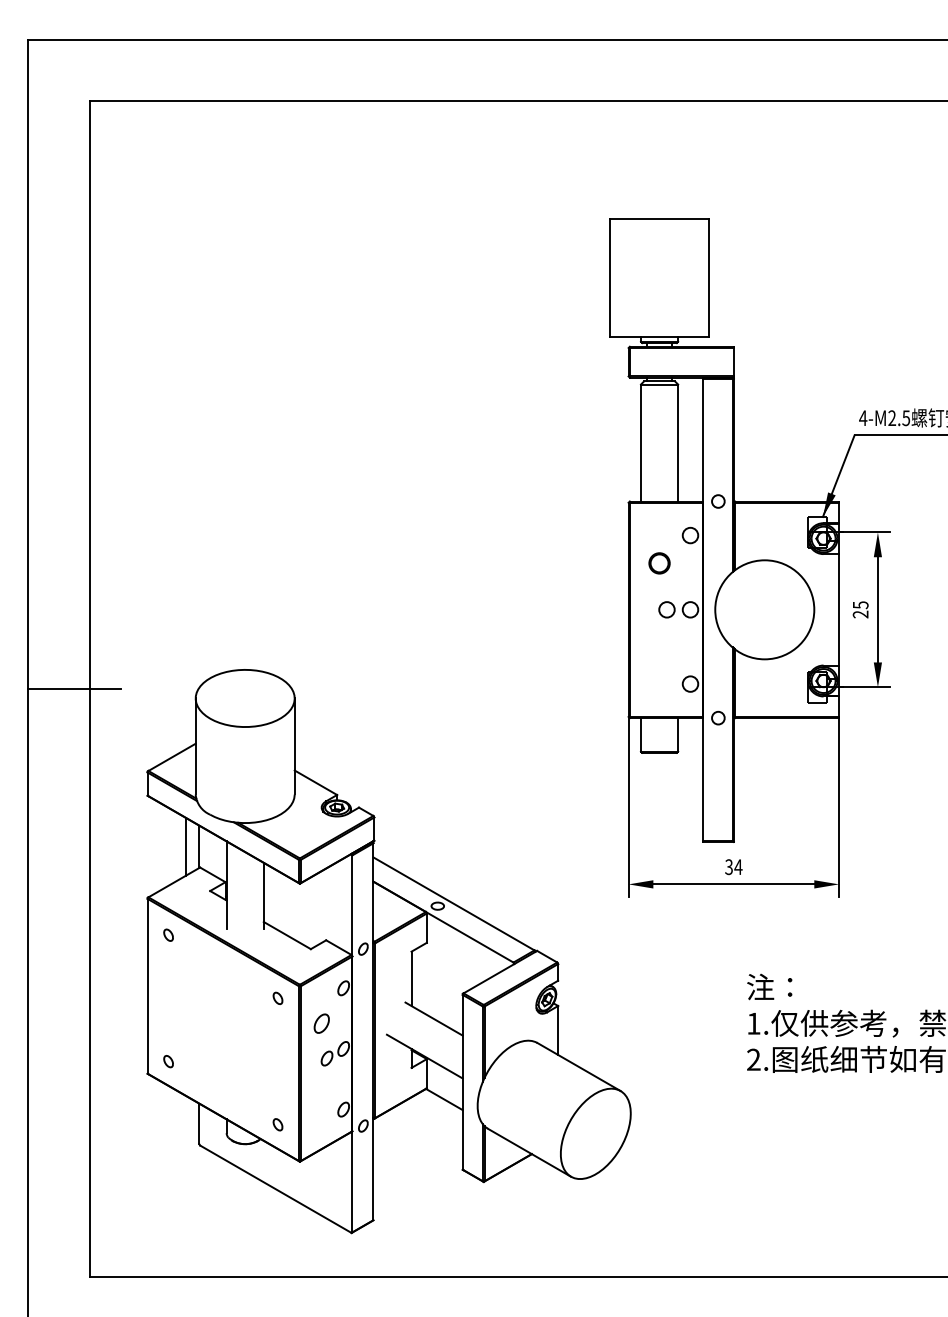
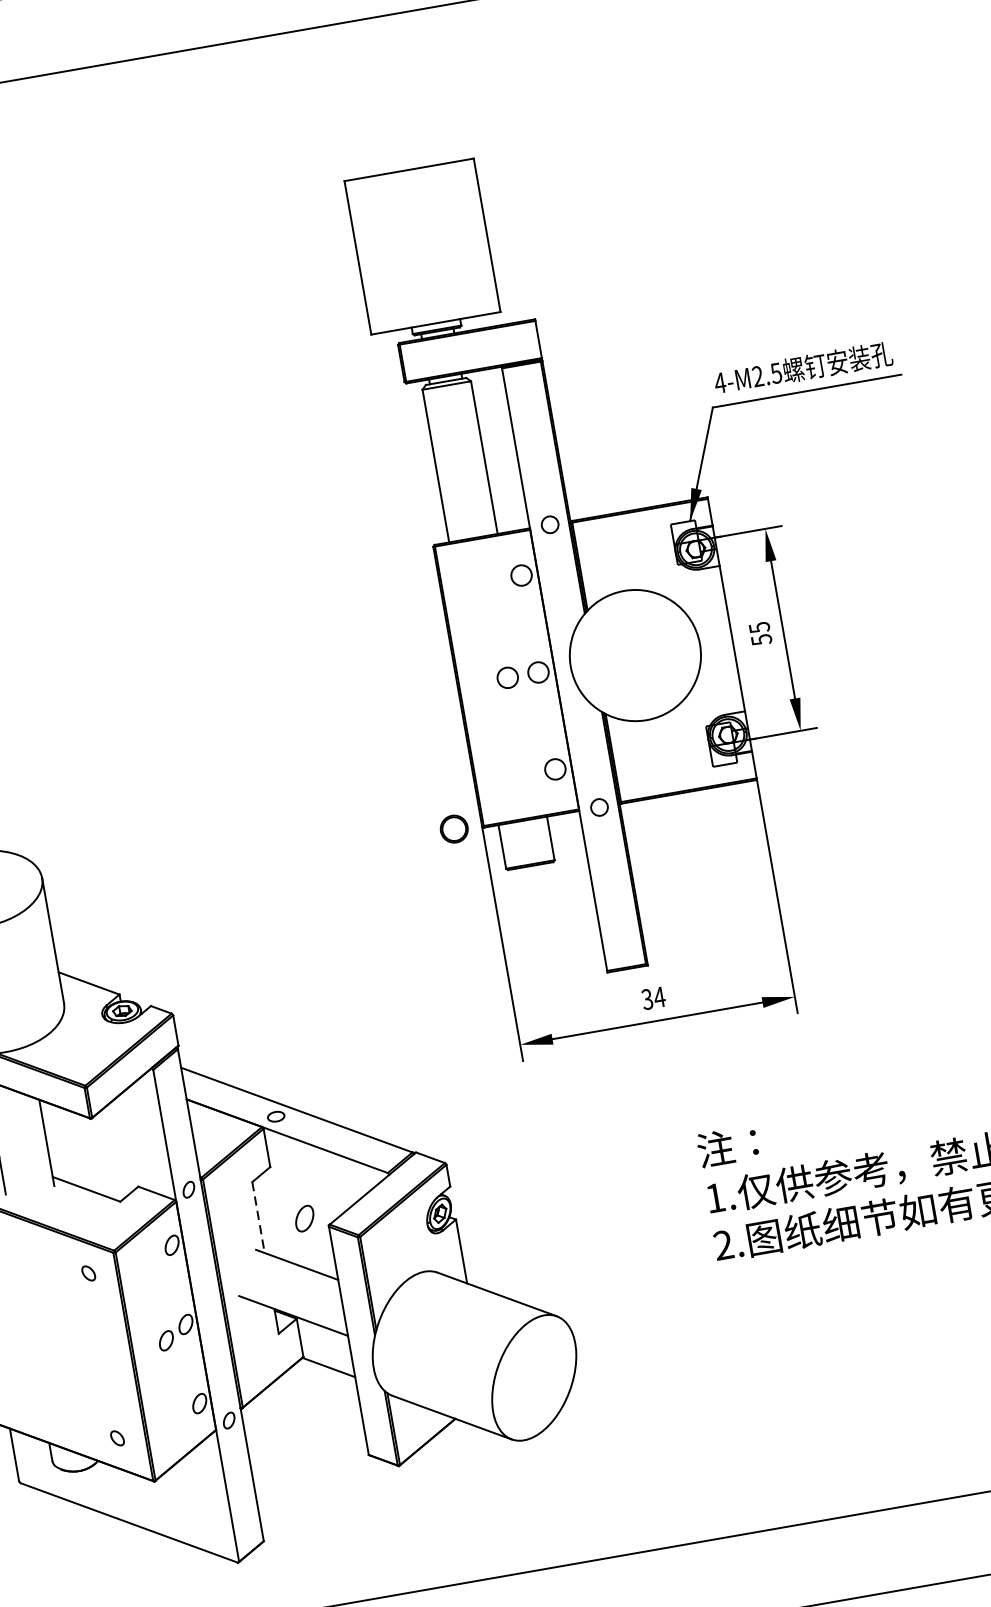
circle: (659, 563) -> (454, 829), moved
text: (860, 614) -> (761, 639), 25 -> 55
line: (411, 979) -> (258, 1218), solid -> dashed
part: (321, 1023) -> (304, 1218), moved

